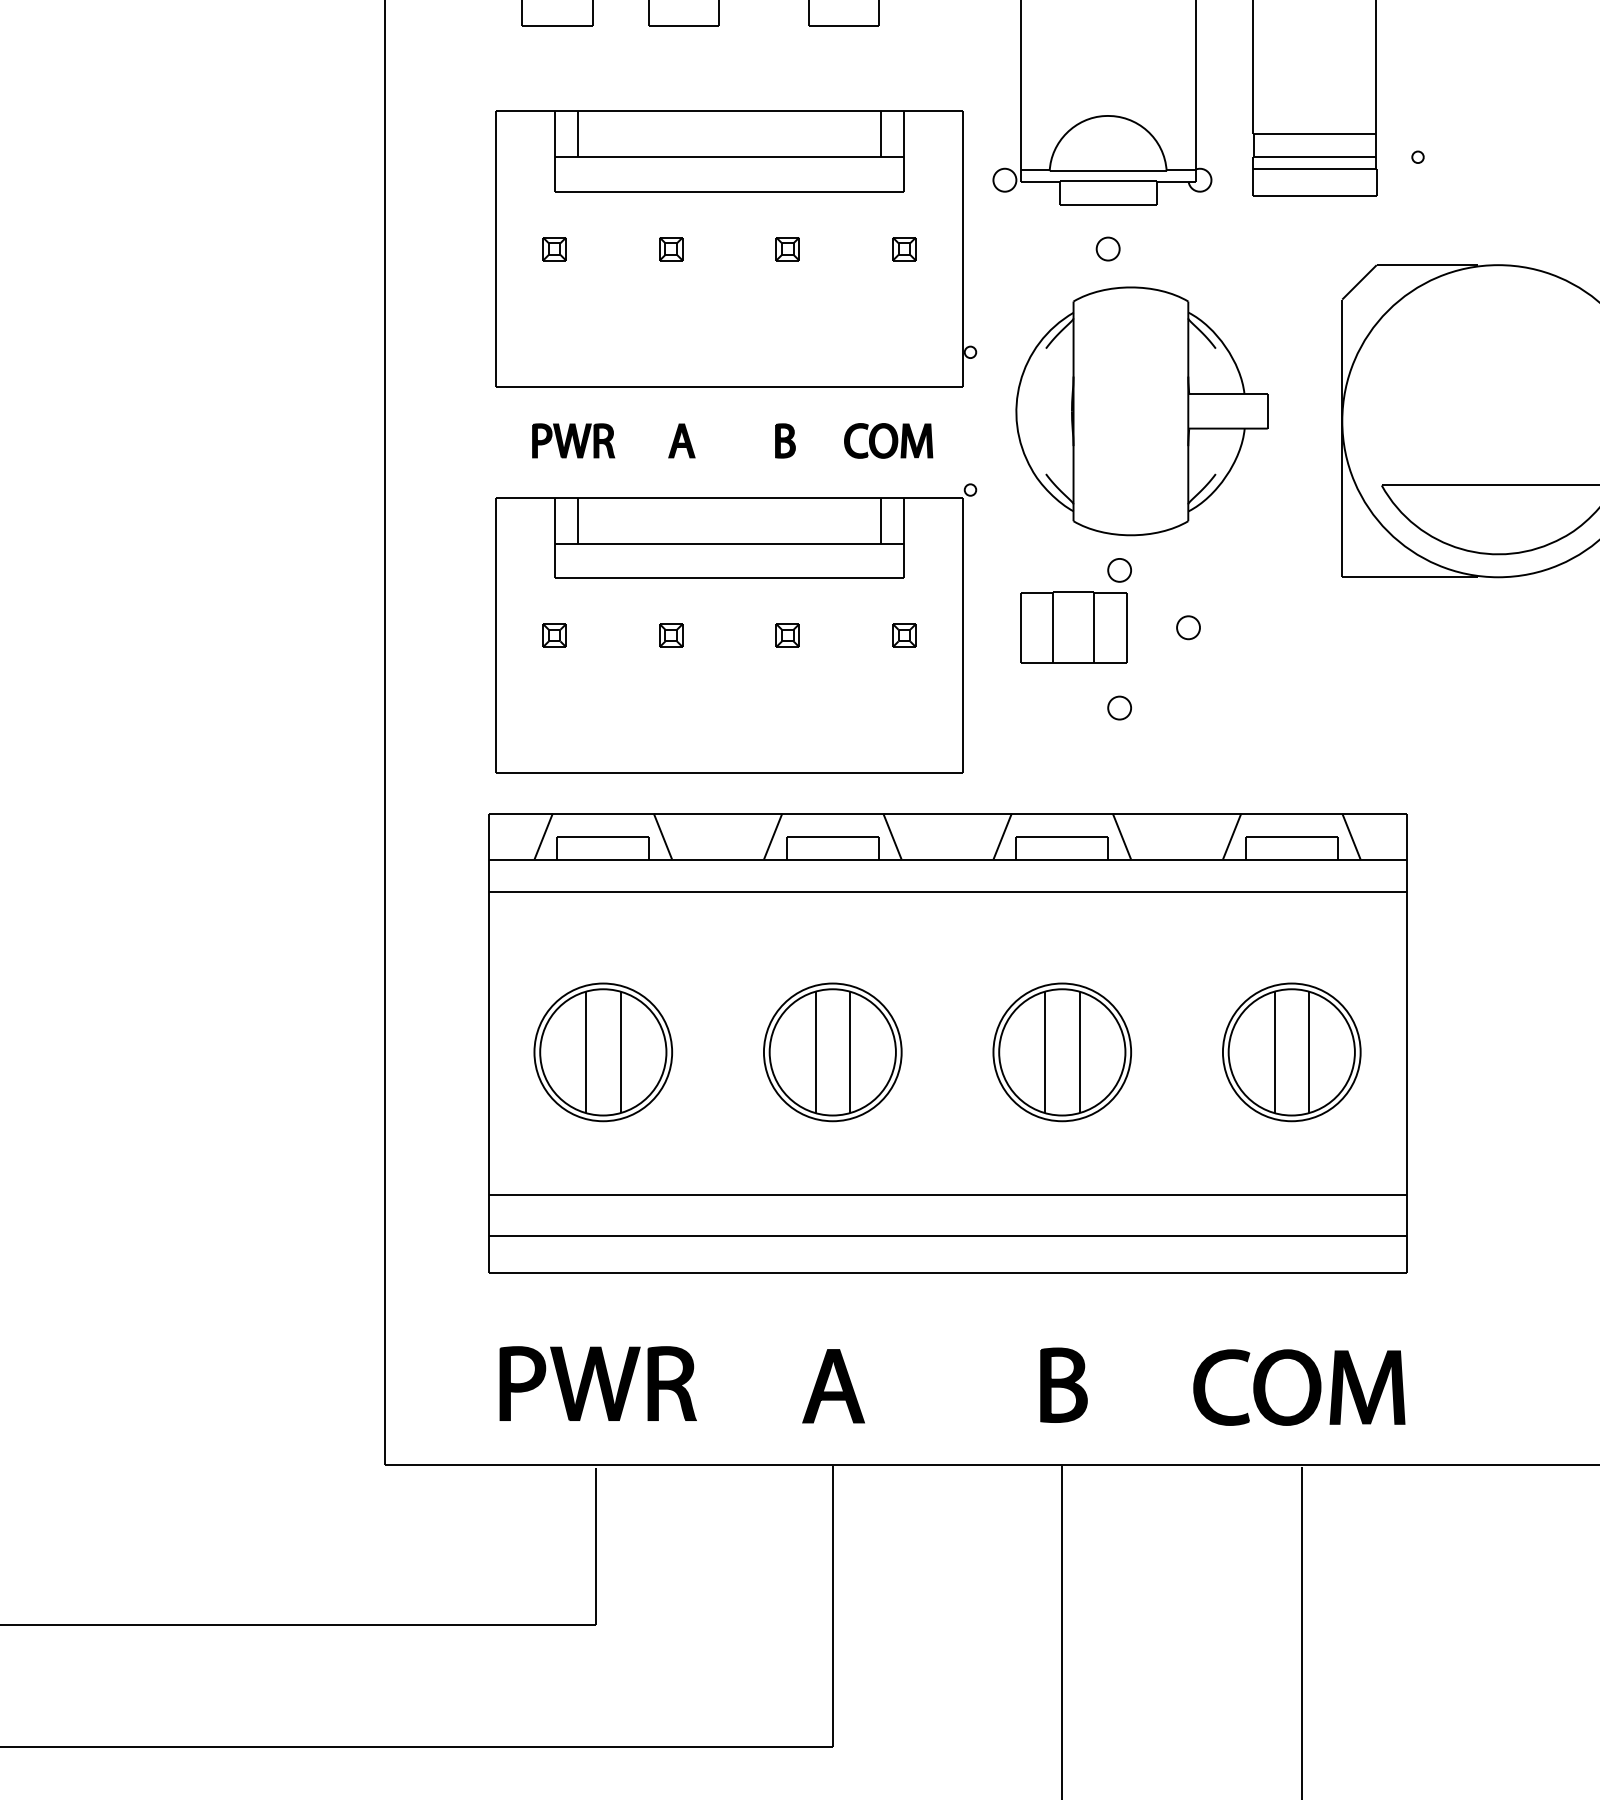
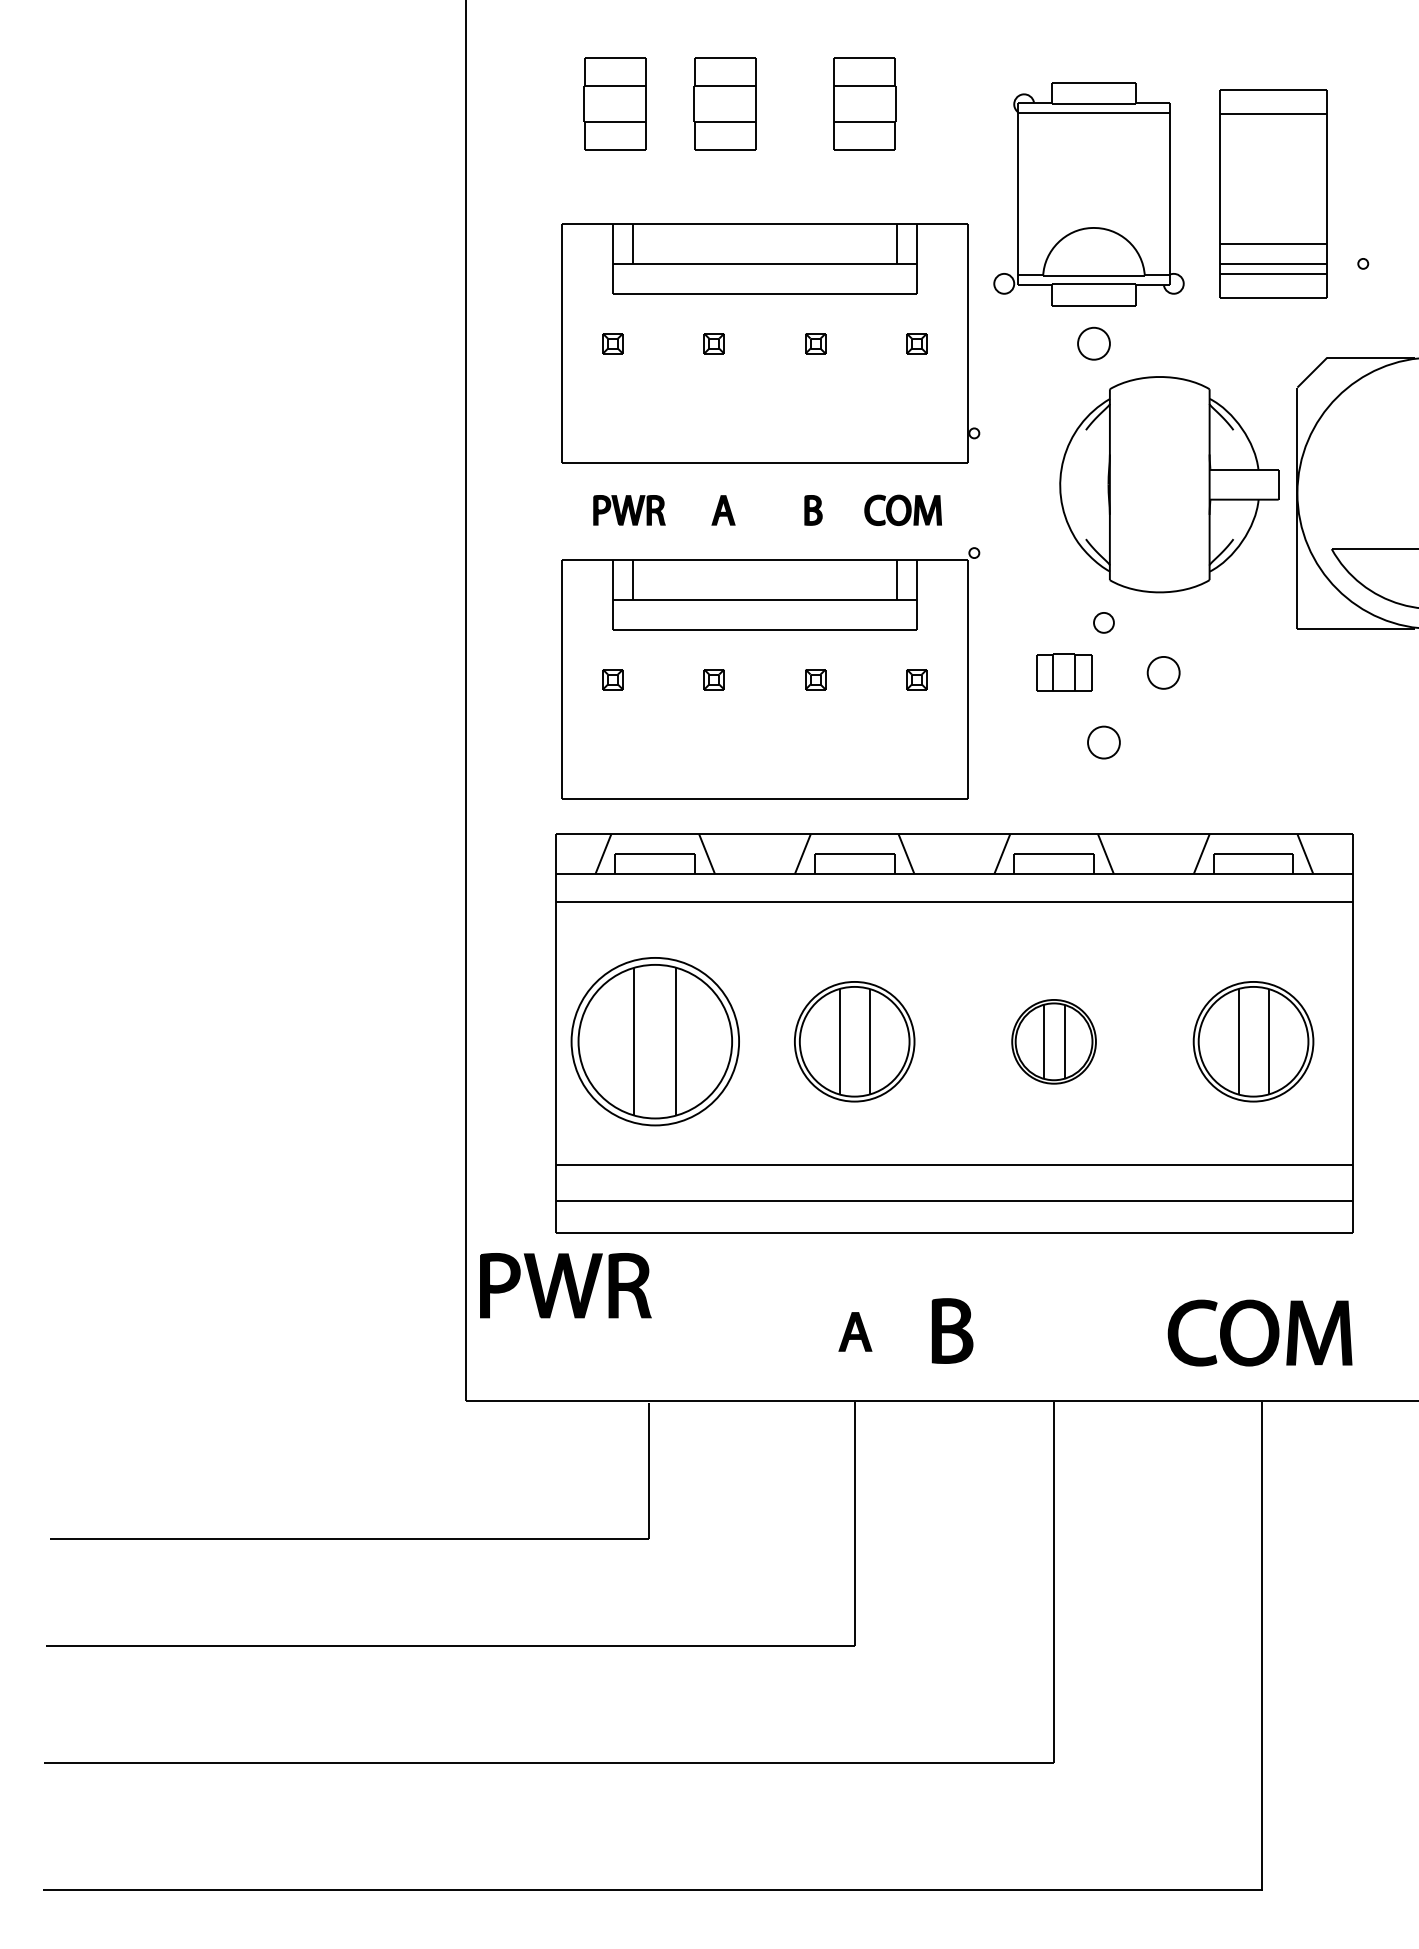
part: (1107, 248) -> (1093, 343), size x1.6
part: (1142, 411) -> (1169, 484), moved
part: (1073, 627) -> (1063, 672), size x0.6
part: (1188, 627) -> (1163, 672), size x1.6
part: (1119, 708) -> (1103, 742), size x1.6
part: (602, 1052) -> (654, 1041), size x1.4
part: (1061, 1052) -> (1053, 1041), size x0.7
part: (597, 1383) -> (565, 1285), moved
part: (1063, 1384) -> (952, 1330), moved
part: (833, 1385) -> (855, 1331), size x0.6

